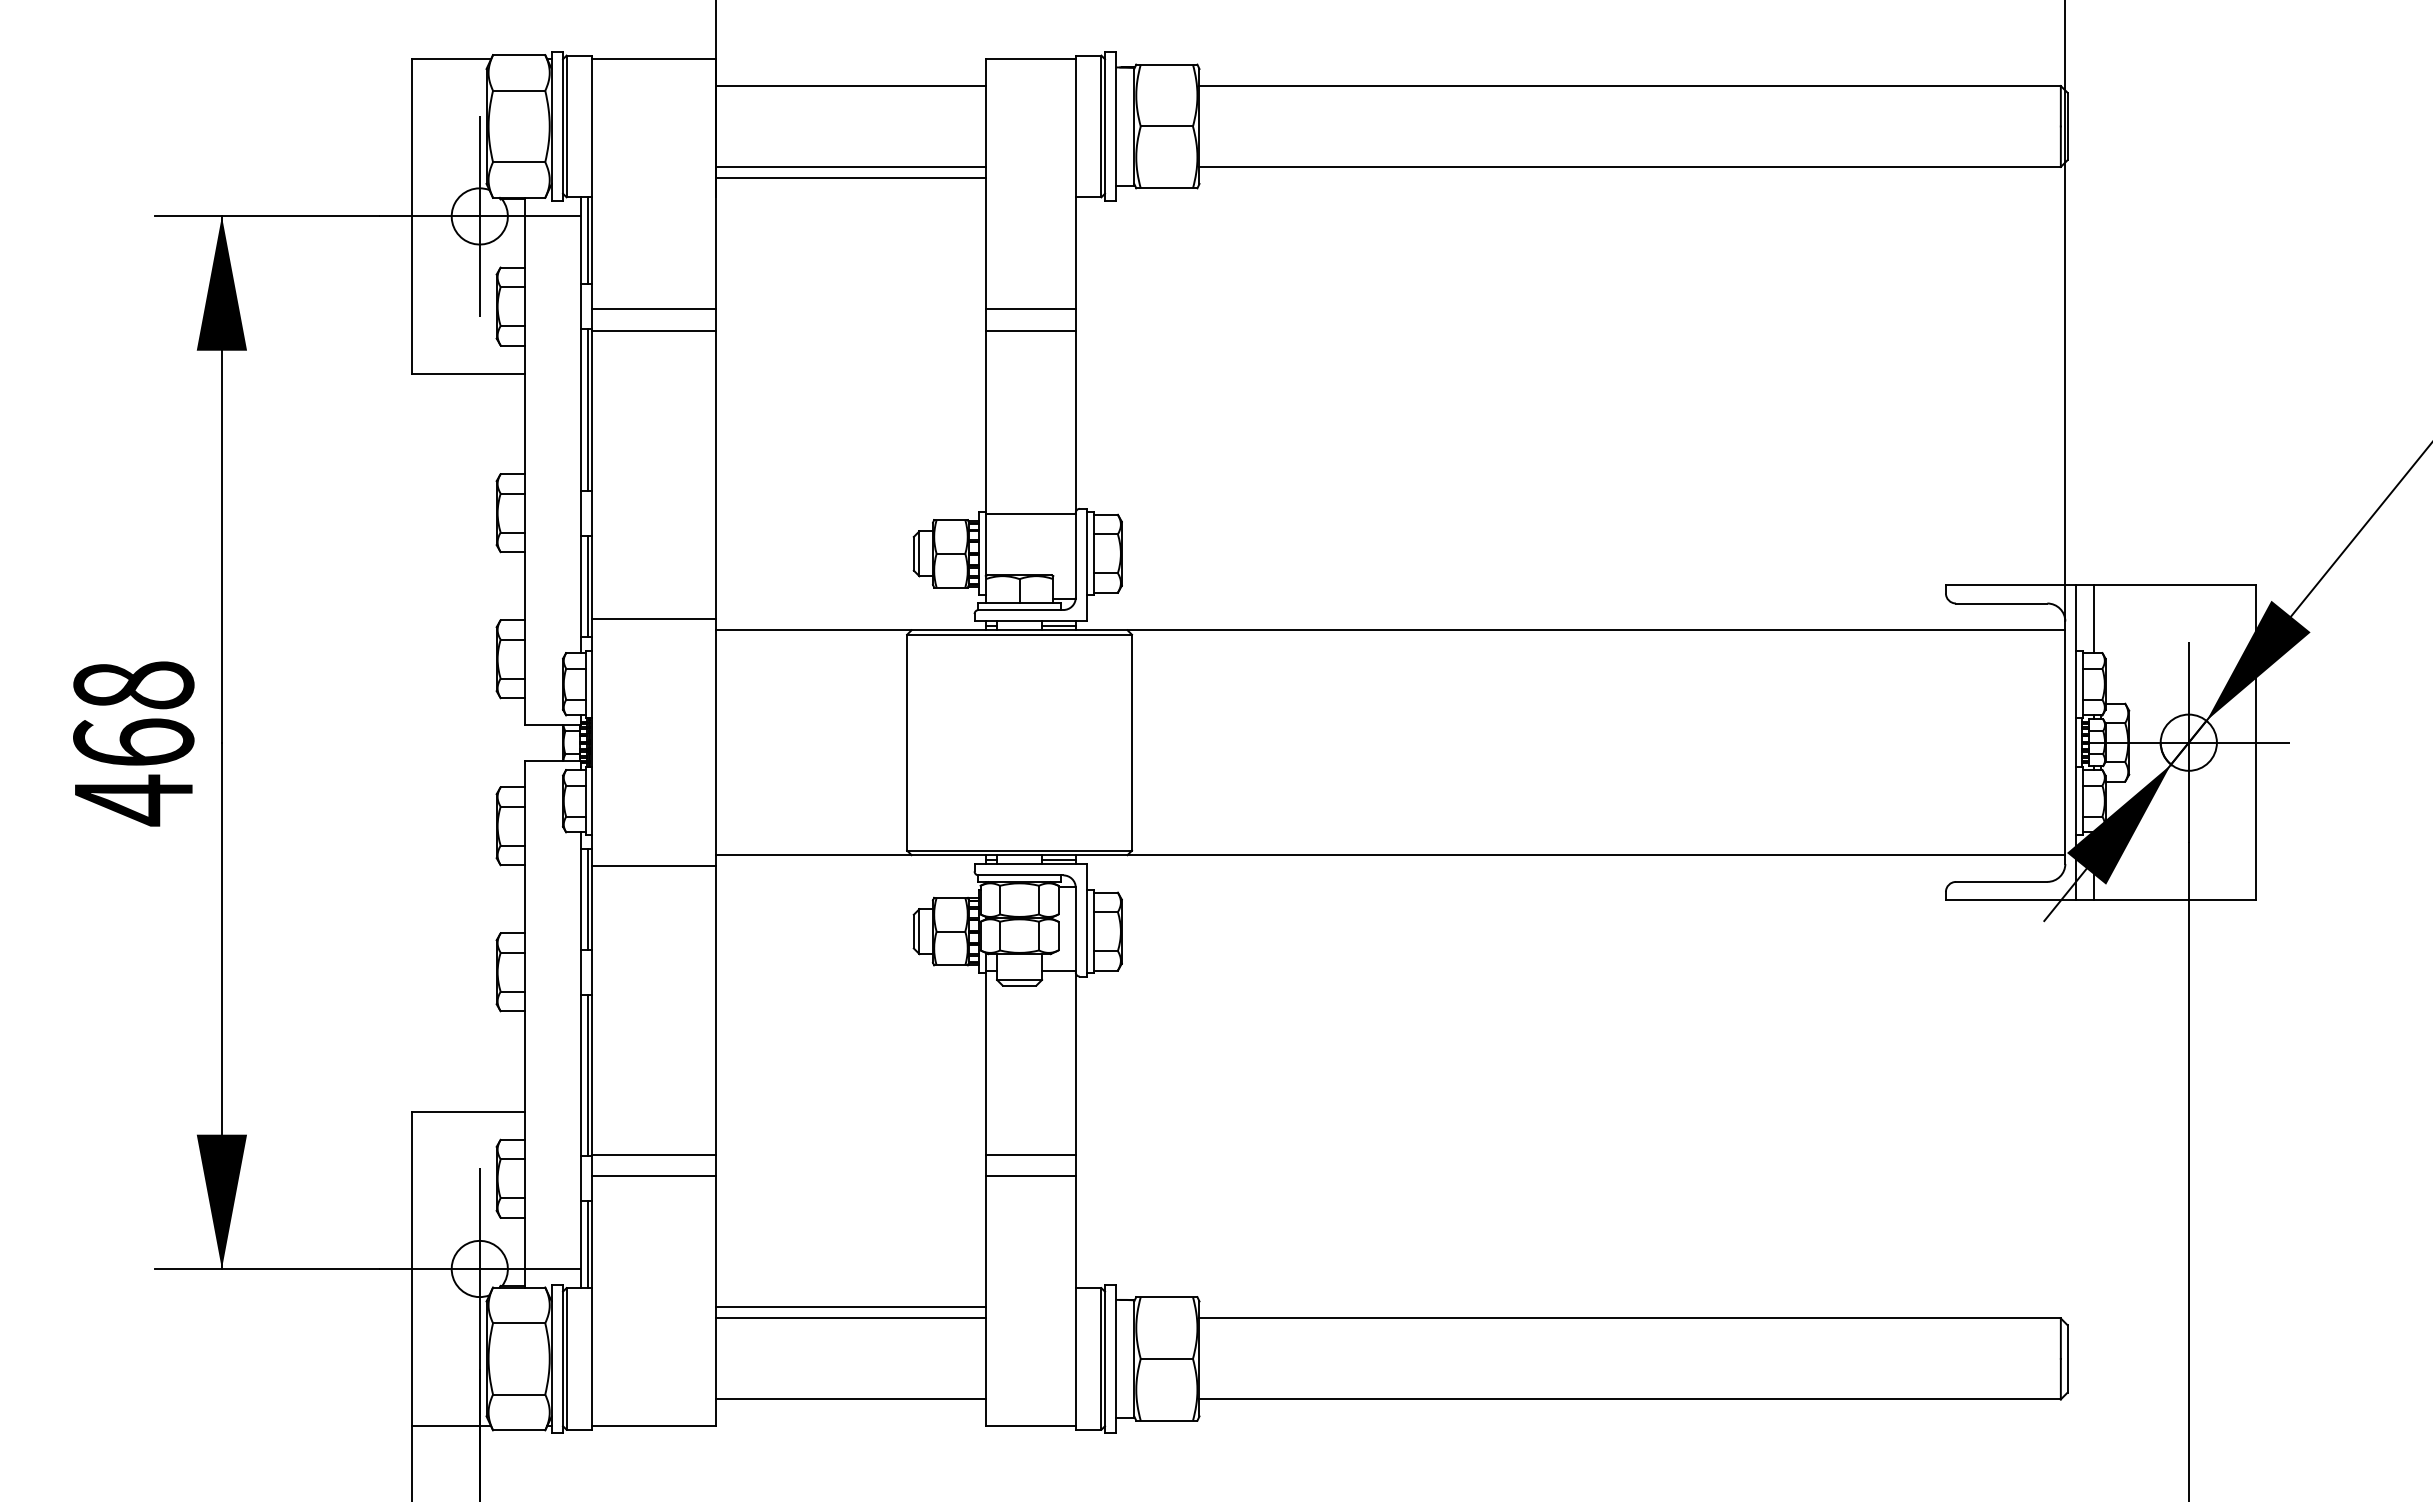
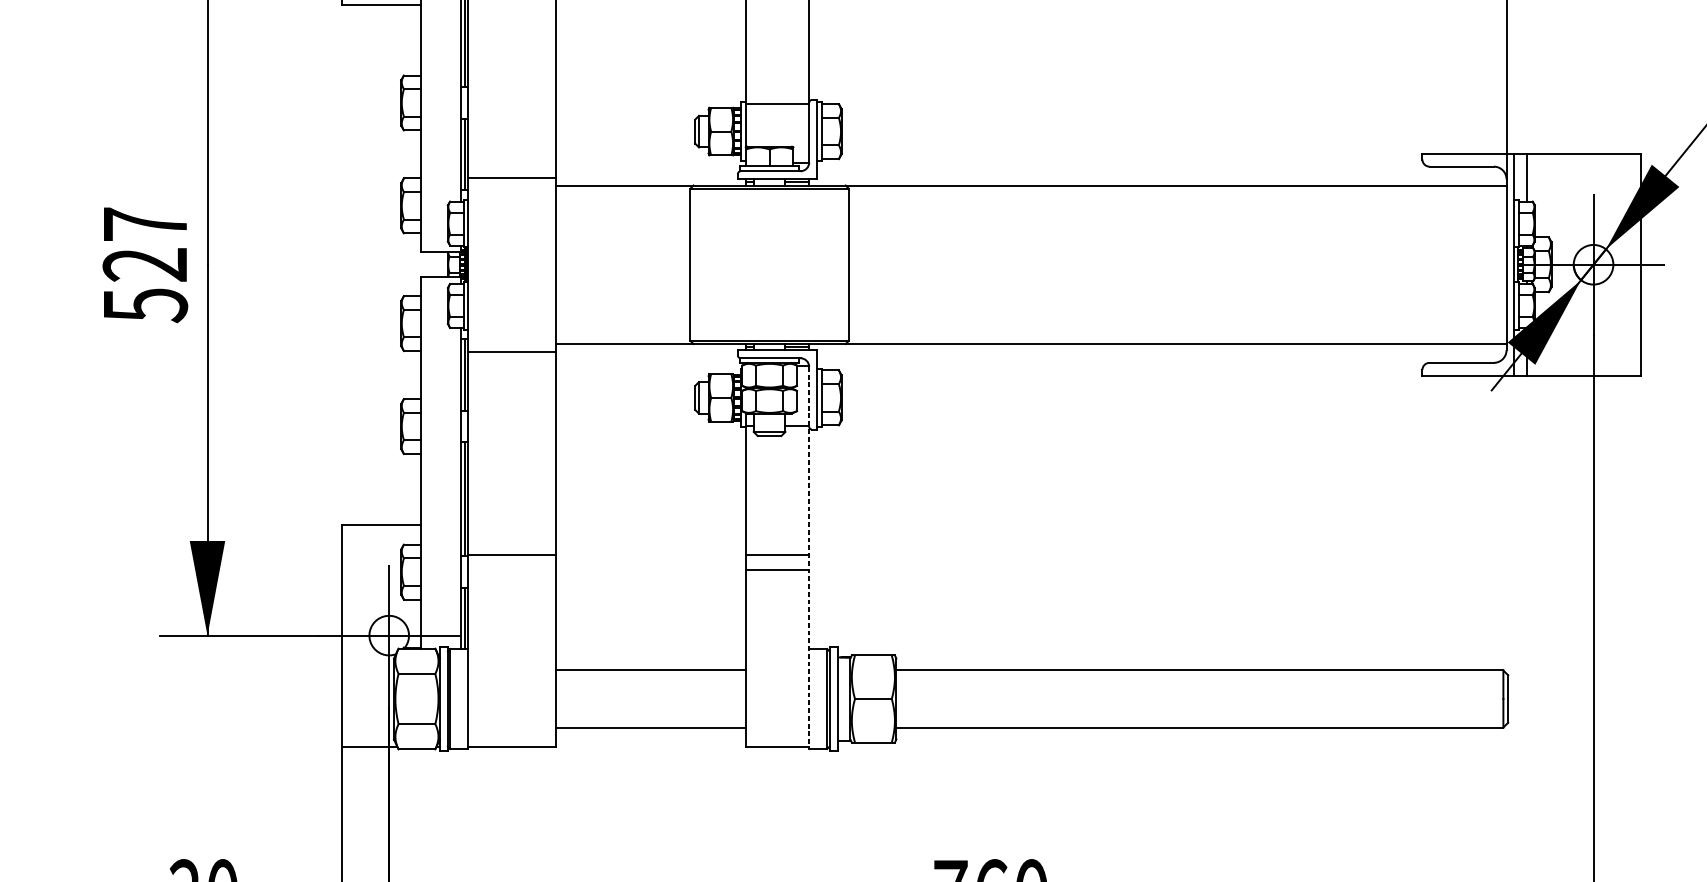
text: (133, 743) -> (145, 265), 468 -> 527
line: (1075, 1159) -> (809, 558), solid -> dashed
line: (653, 1176) -> (511, 570), removed
line: (850, 1307) -> (650, 662), removed

